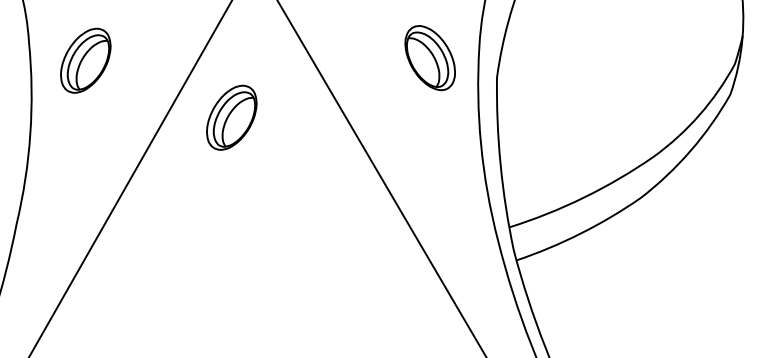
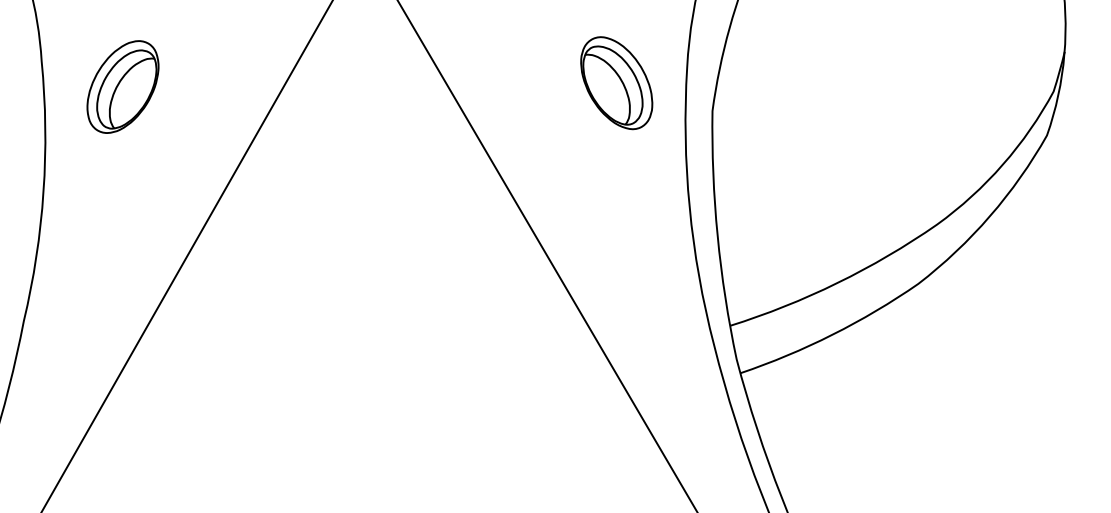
part: (231, 117) -> (331, 168), removed

